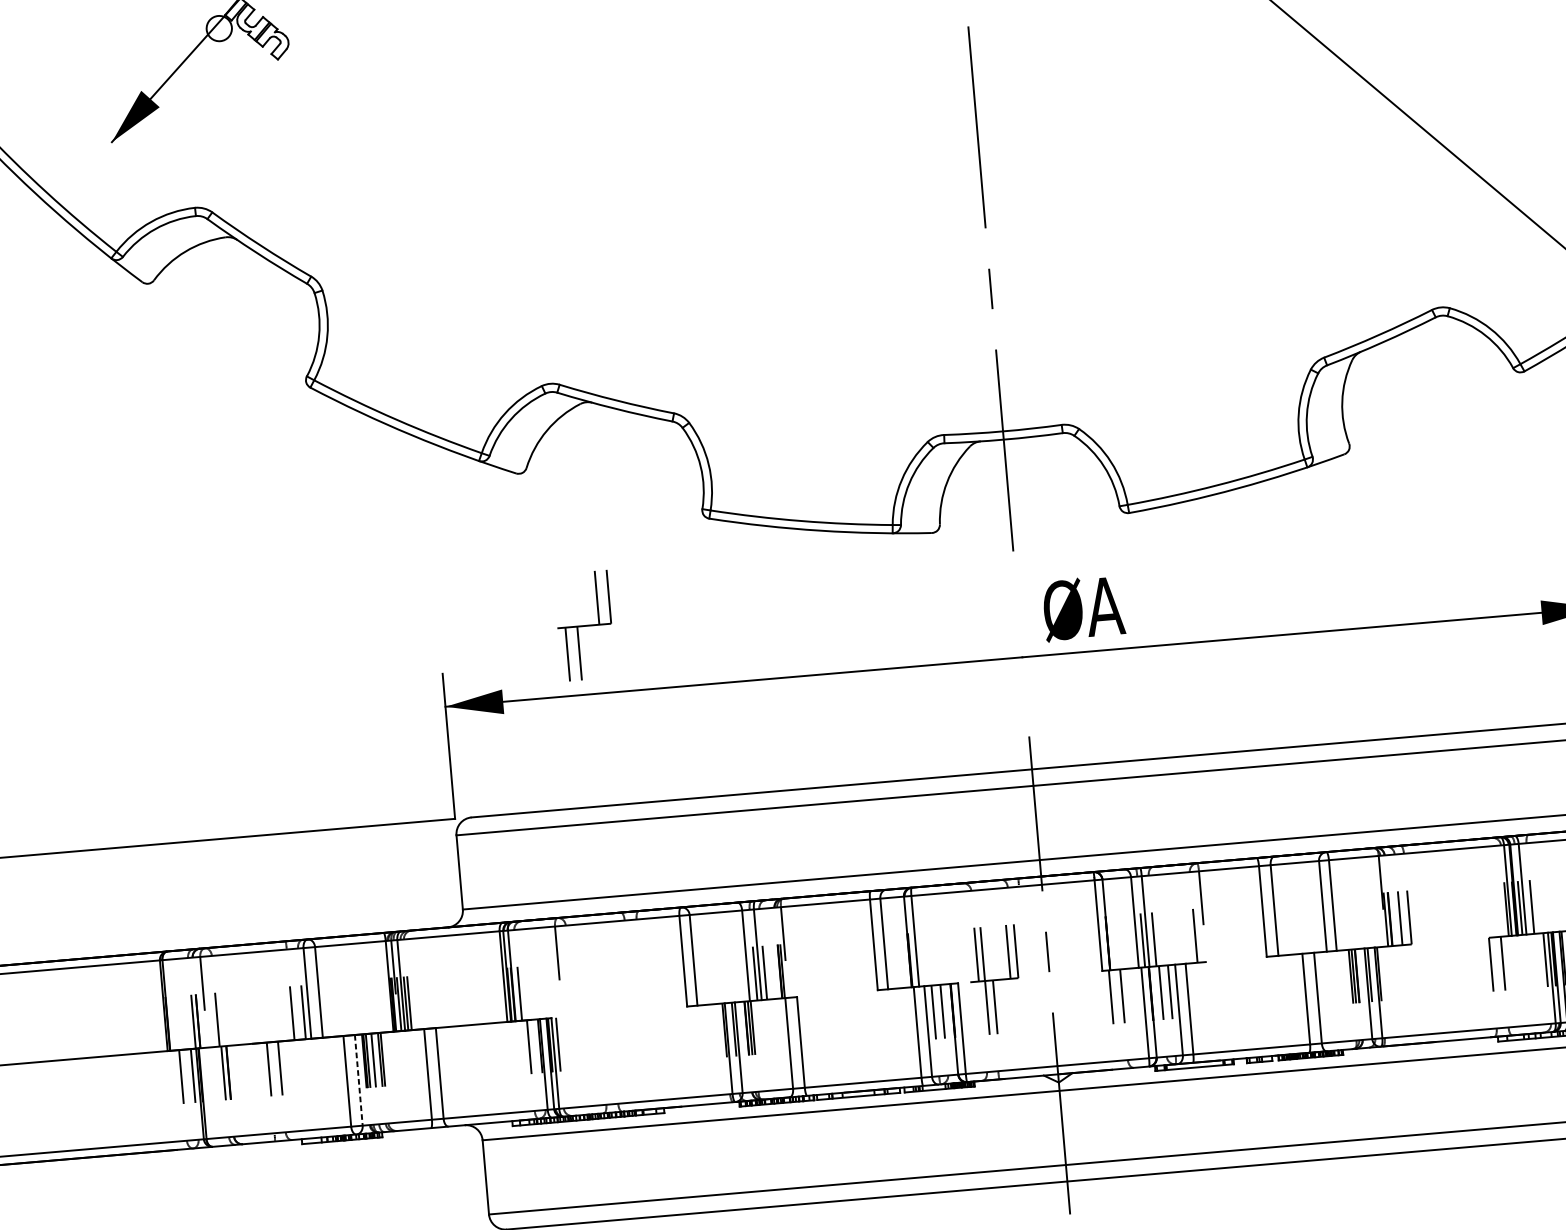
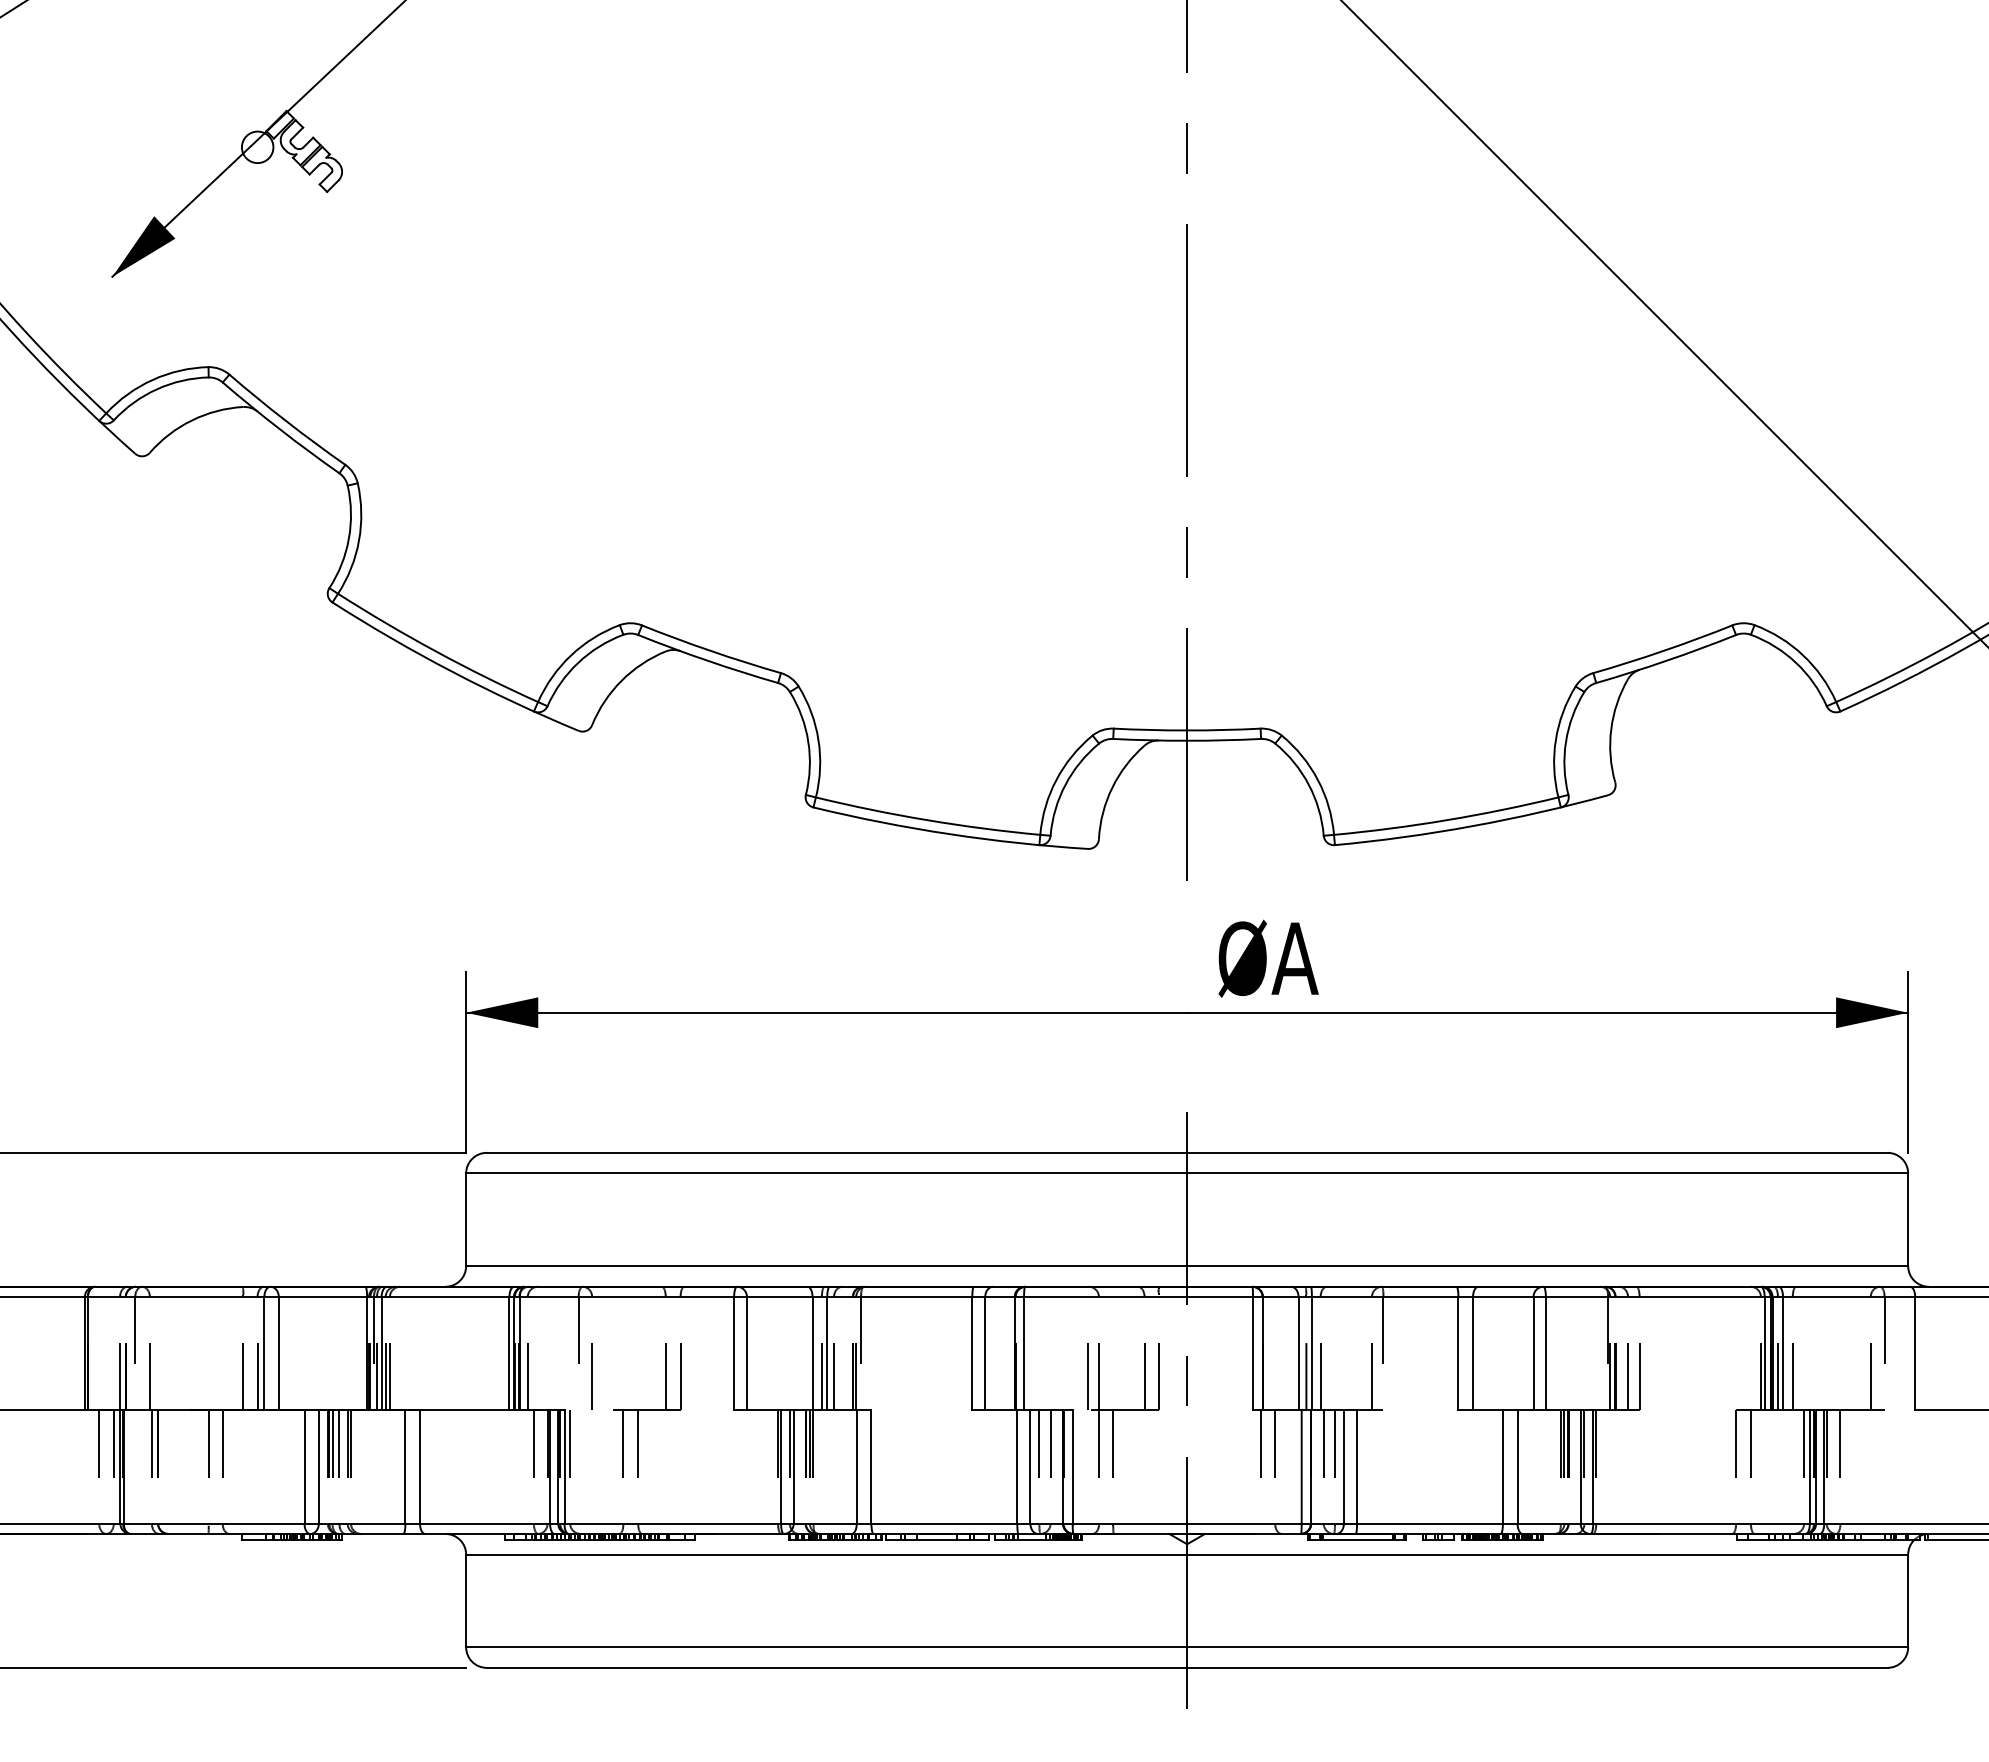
part: (584, 626) -> (647, 1410), moved
part: (998, 979) -> (1123, 1410), size x1.43
line: (570, 989) -> (591, 1376), added
line: (358, 1080) -> (318, 1467), dashed -> solid

